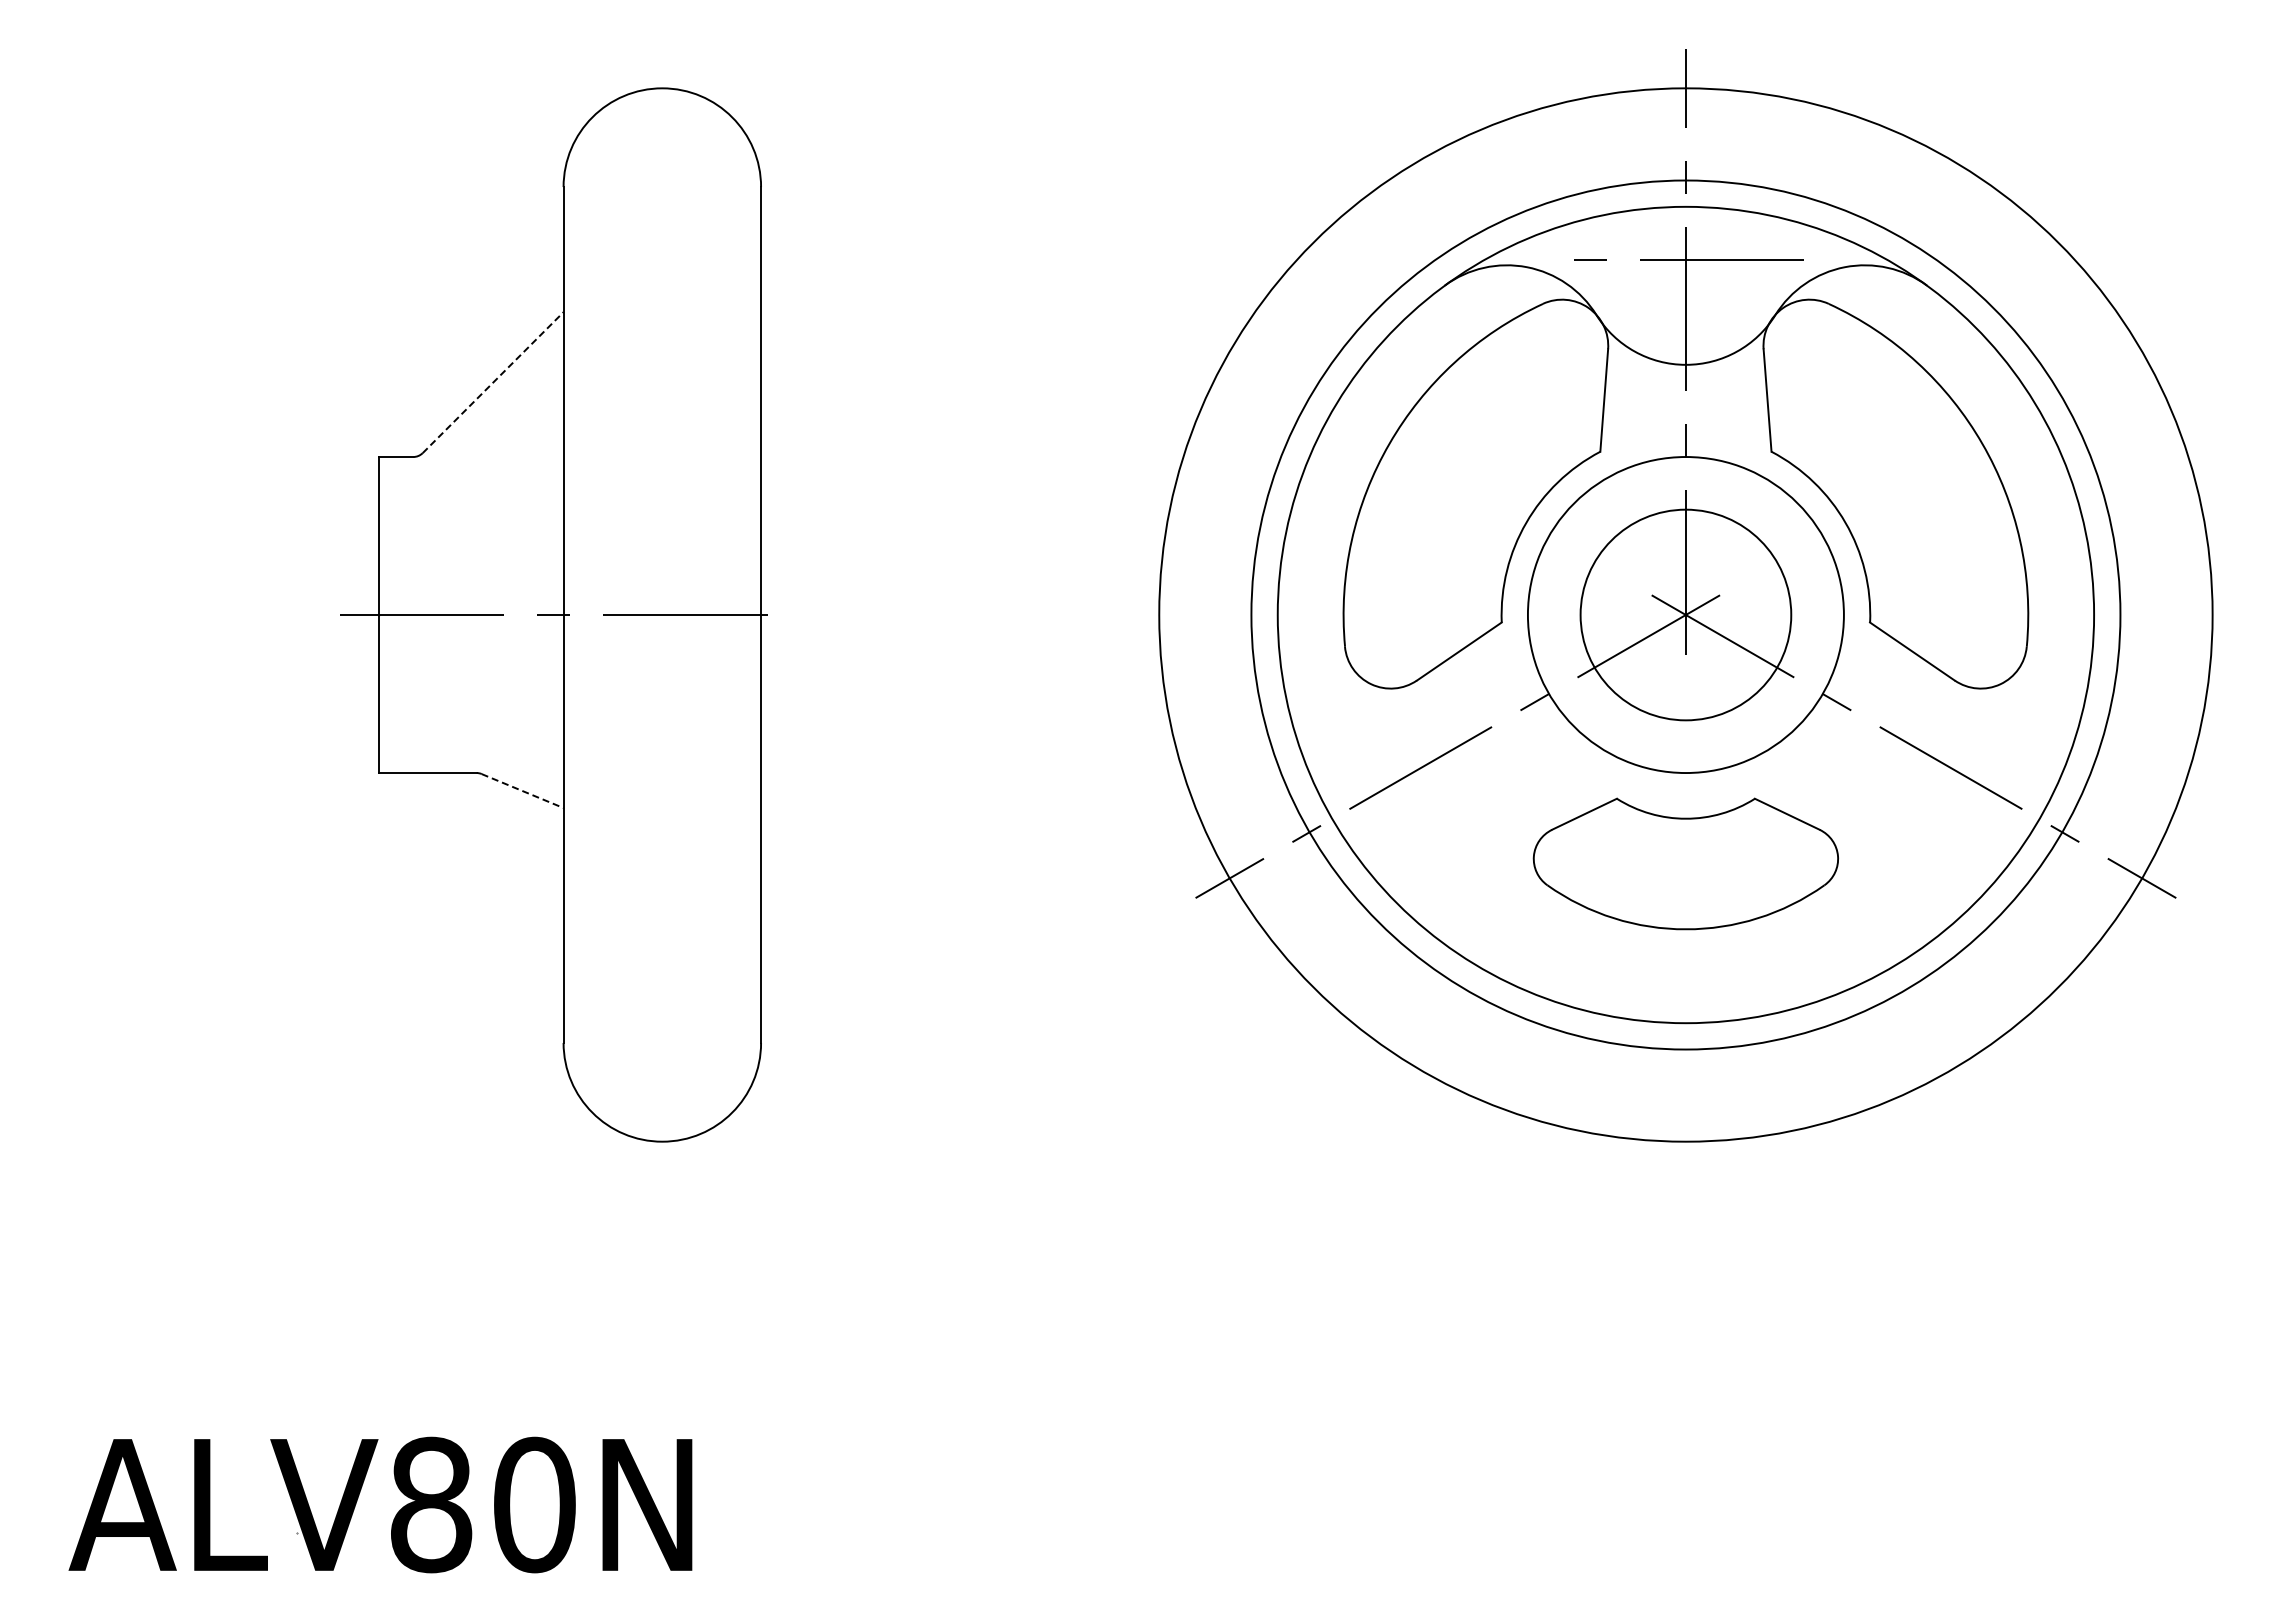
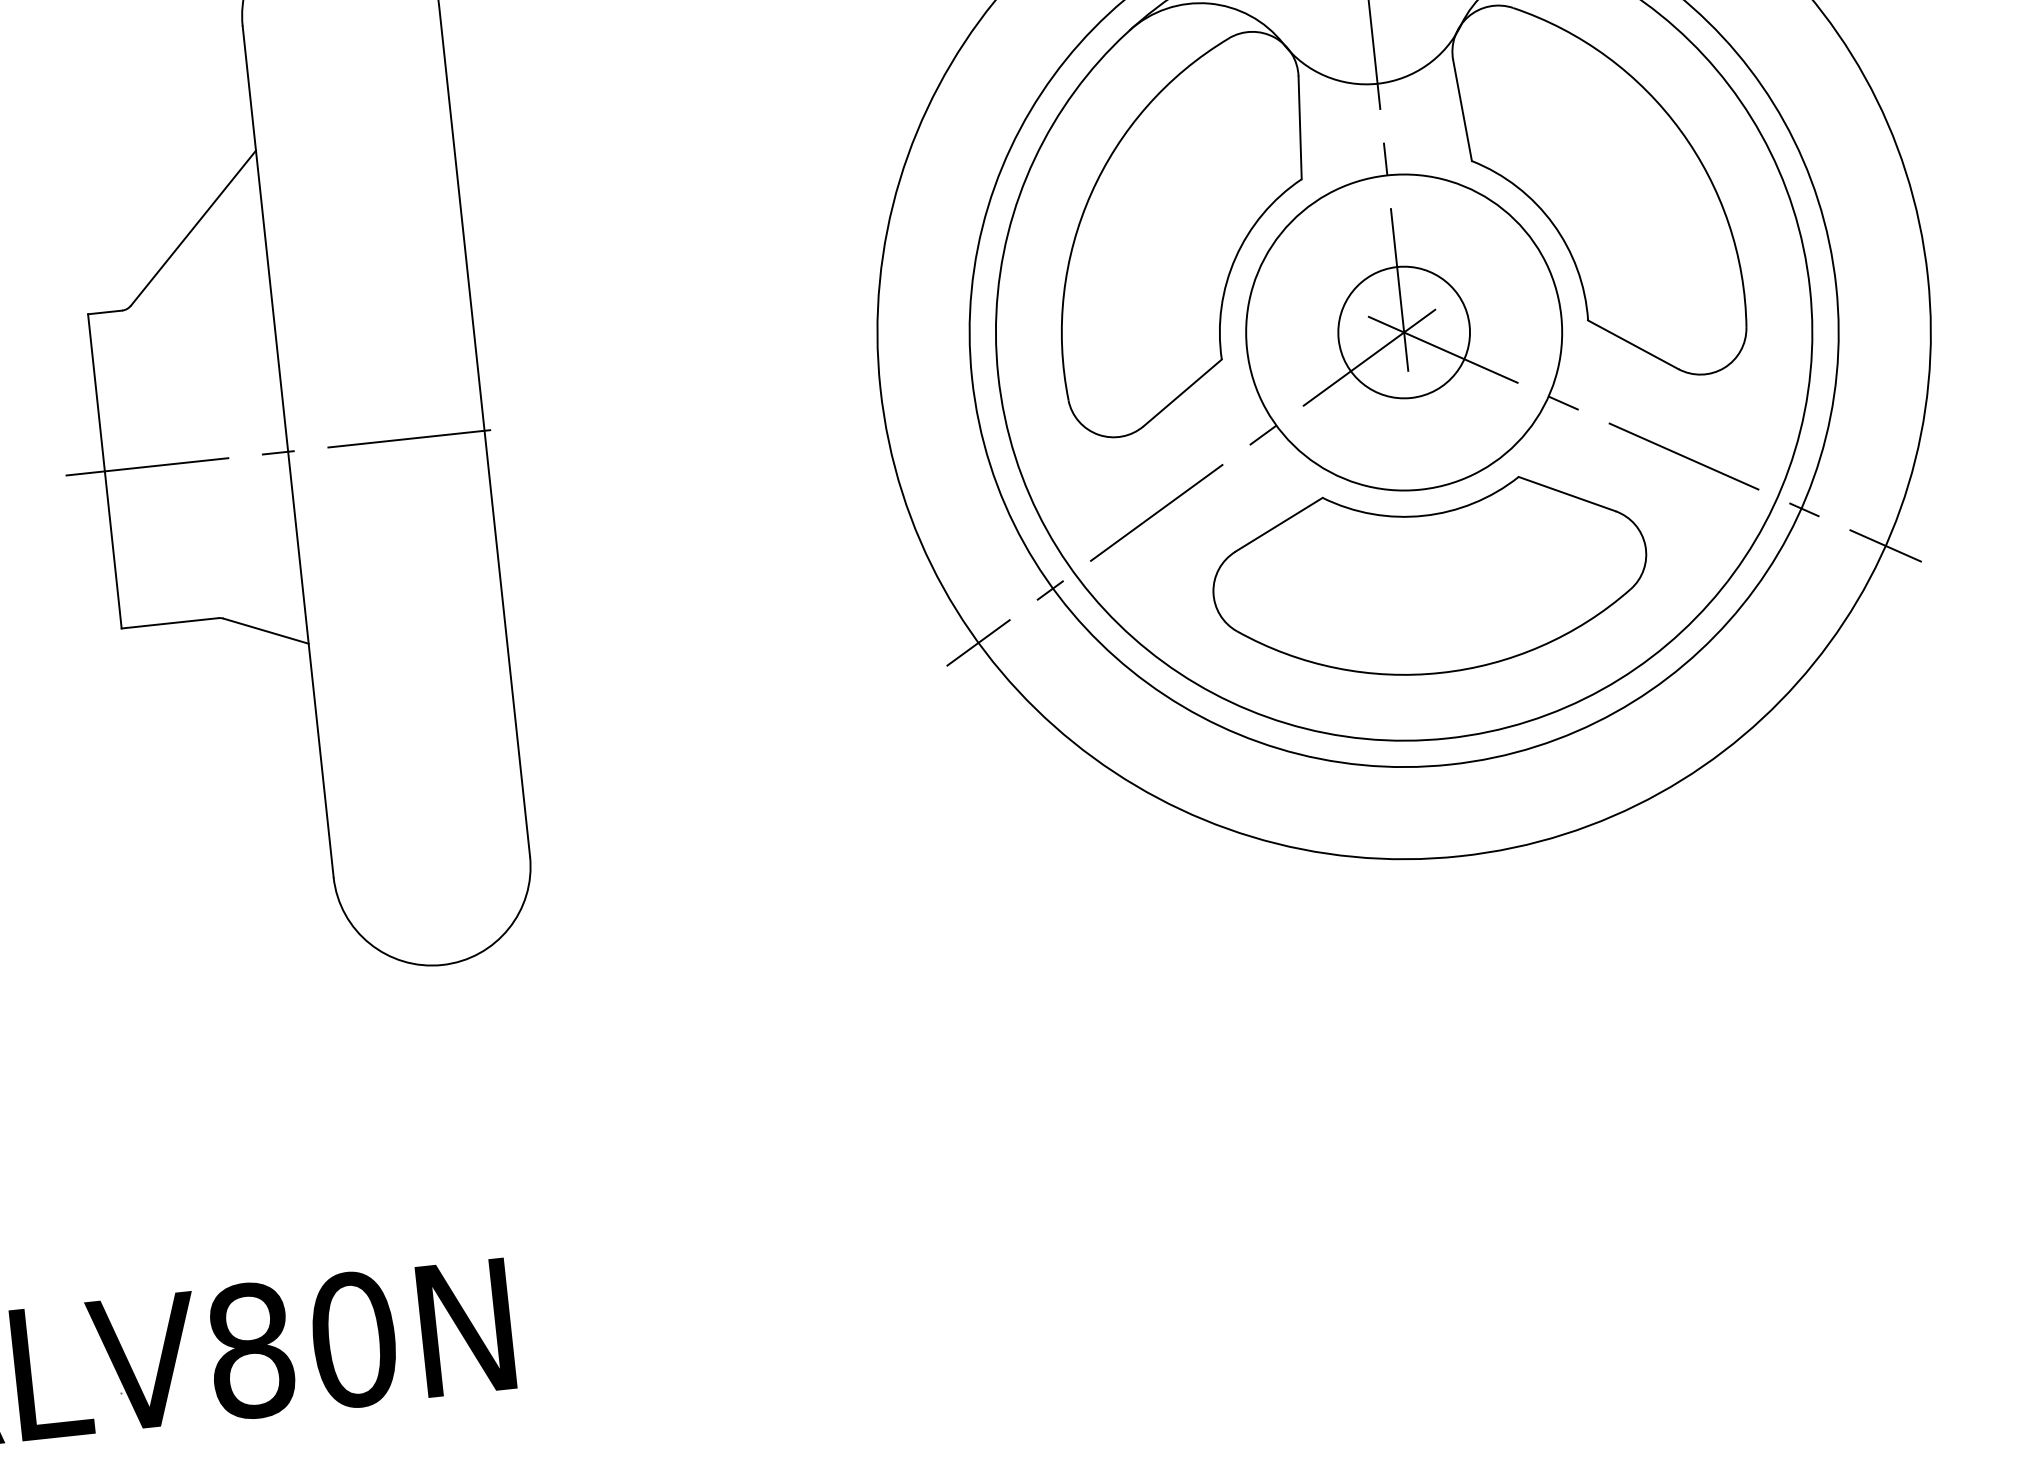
line: (493, 382) -> (193, 228), dashed -> solid
circle: (1685, 614) -> (1403, 332), size x0.62
line: (523, 791) -> (267, 631), dashed -> solid
part: (1685, 863) -> (1430, 579), size x1.43

